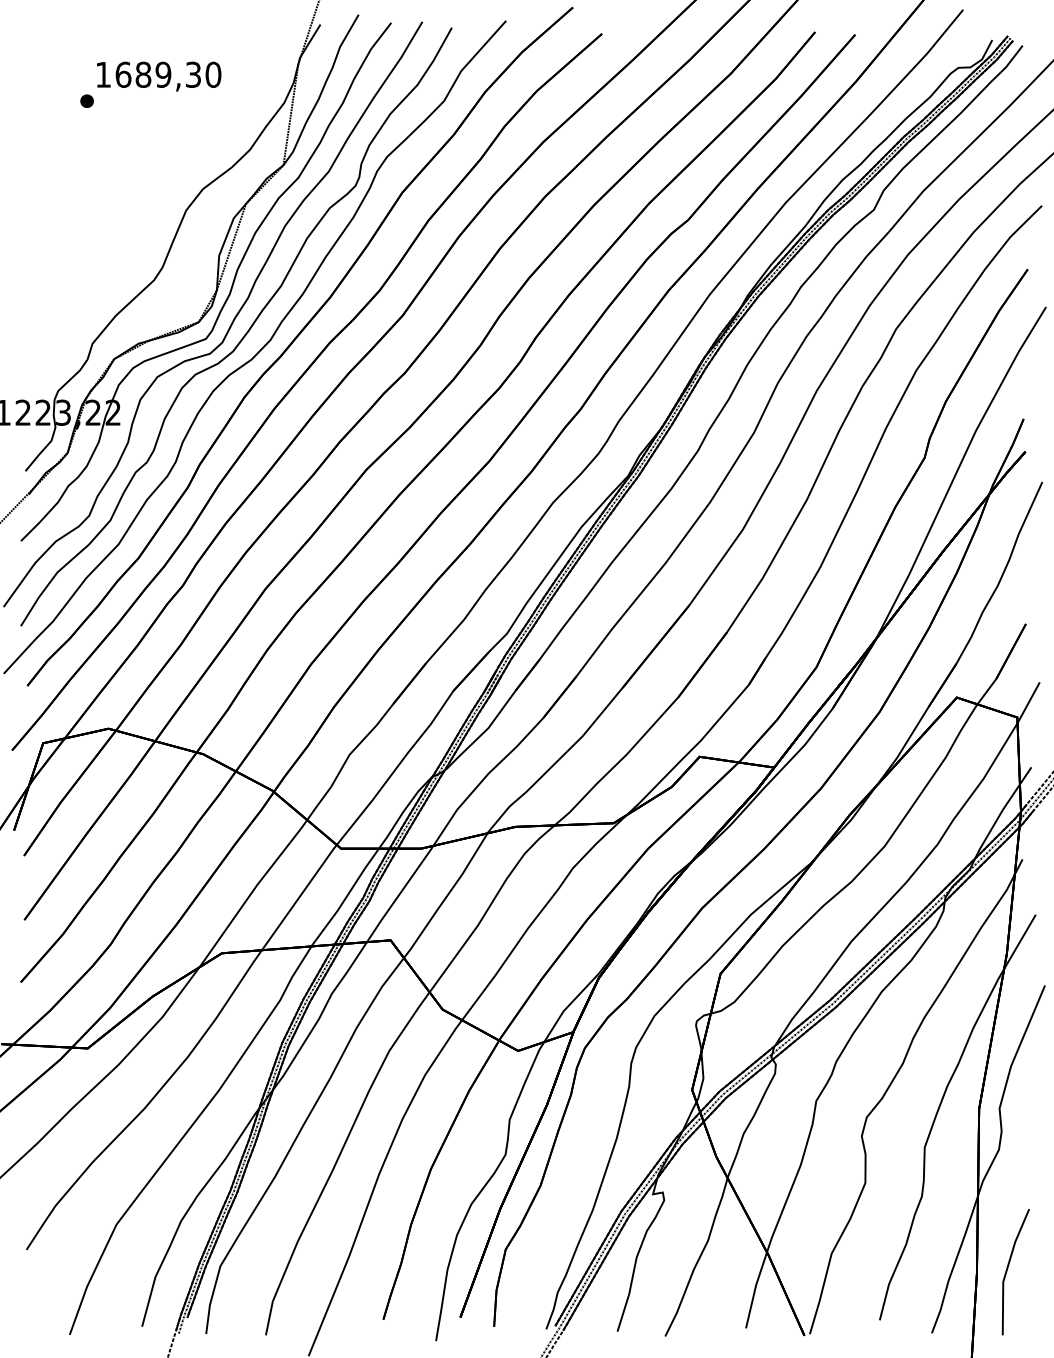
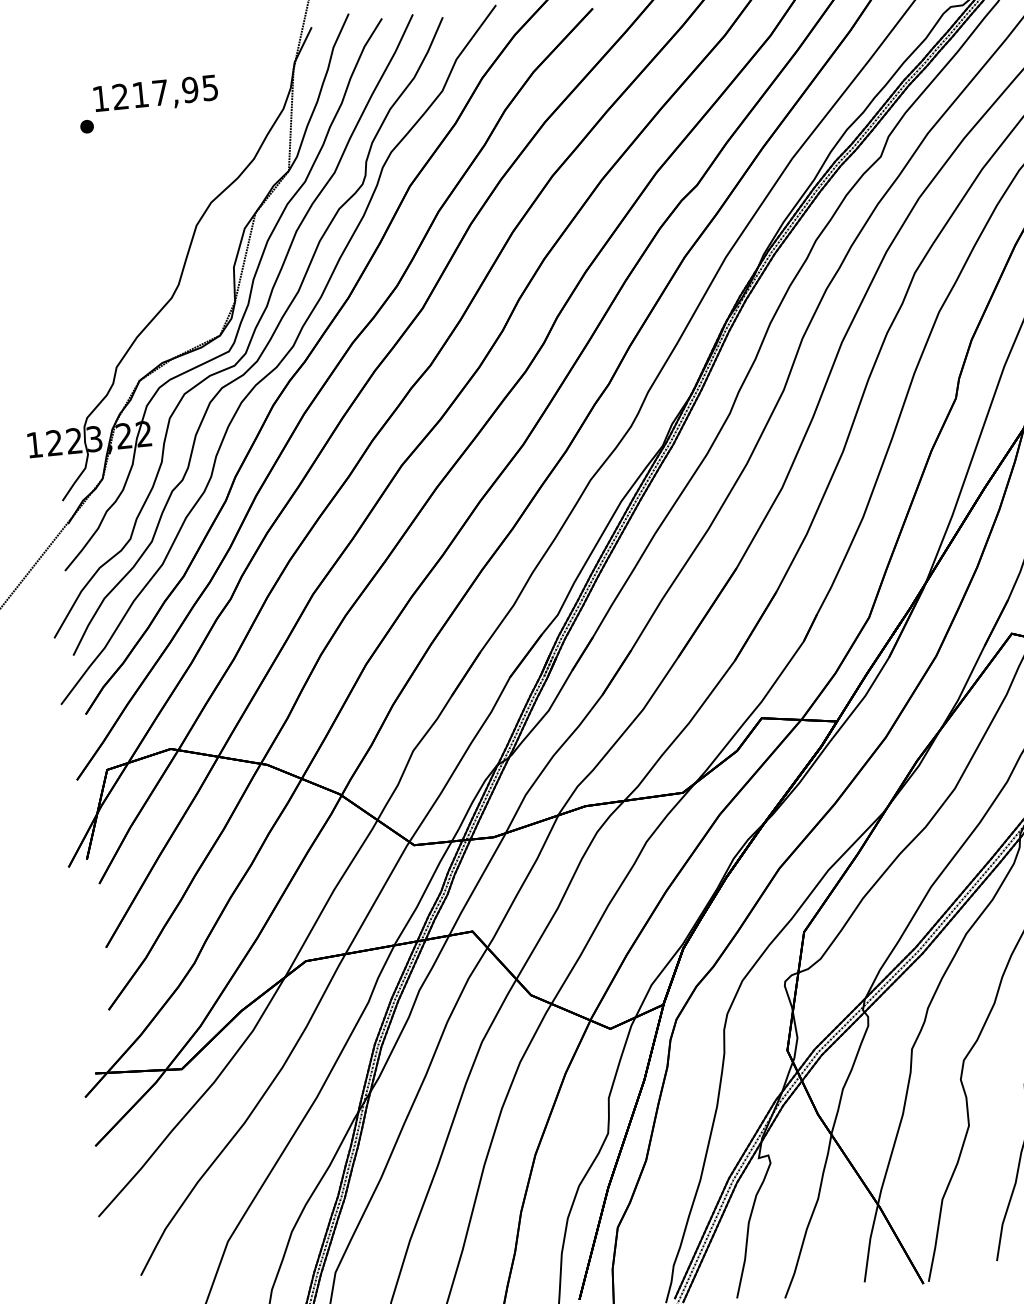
text: (168, 74) -> (165, 92), 1689,30 -> 1217,95

